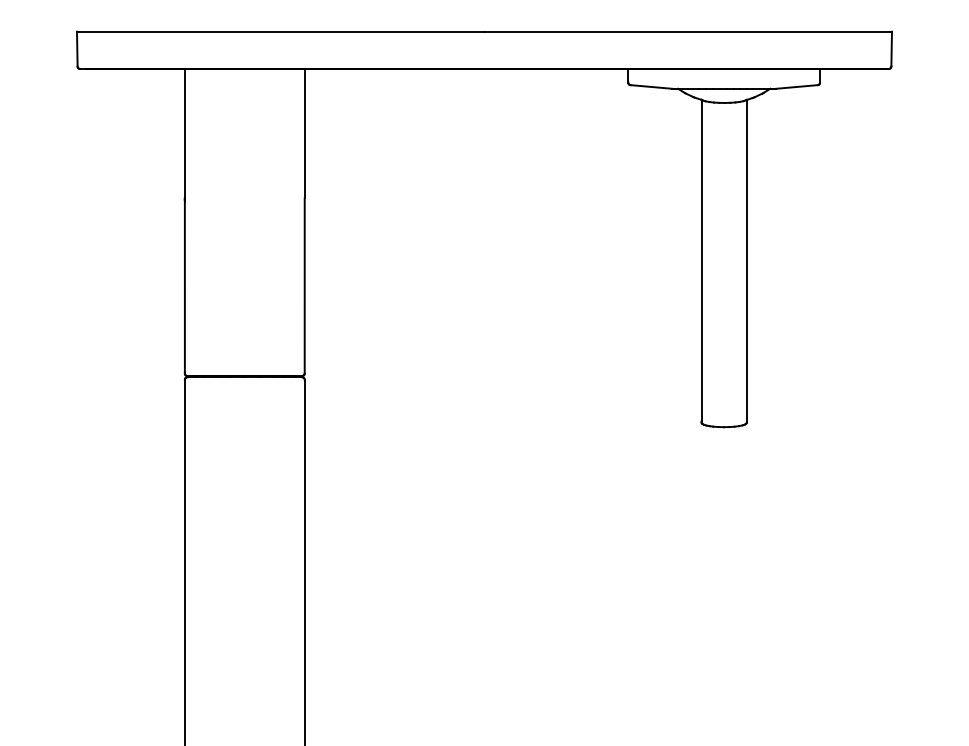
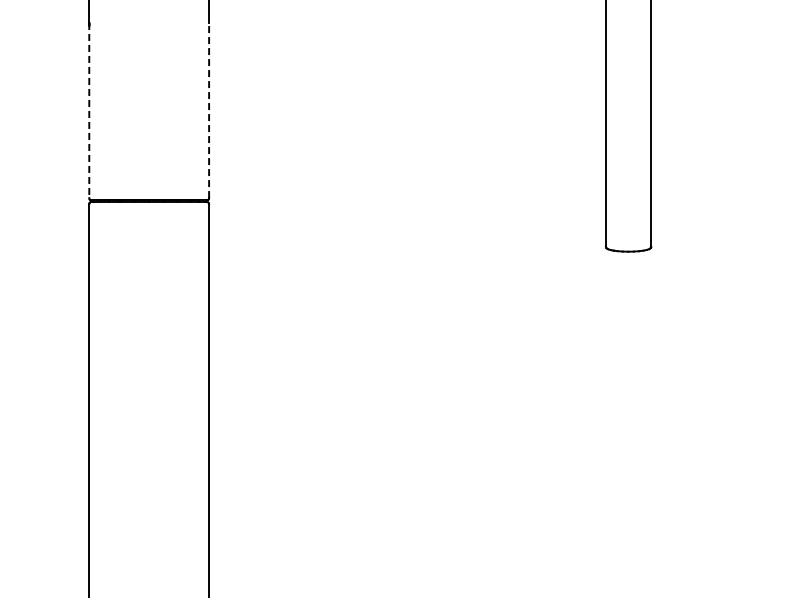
line: (184, 285) -> (88, 110), solid -> dashed
line: (304, 285) -> (208, 110), solid -> dashed

